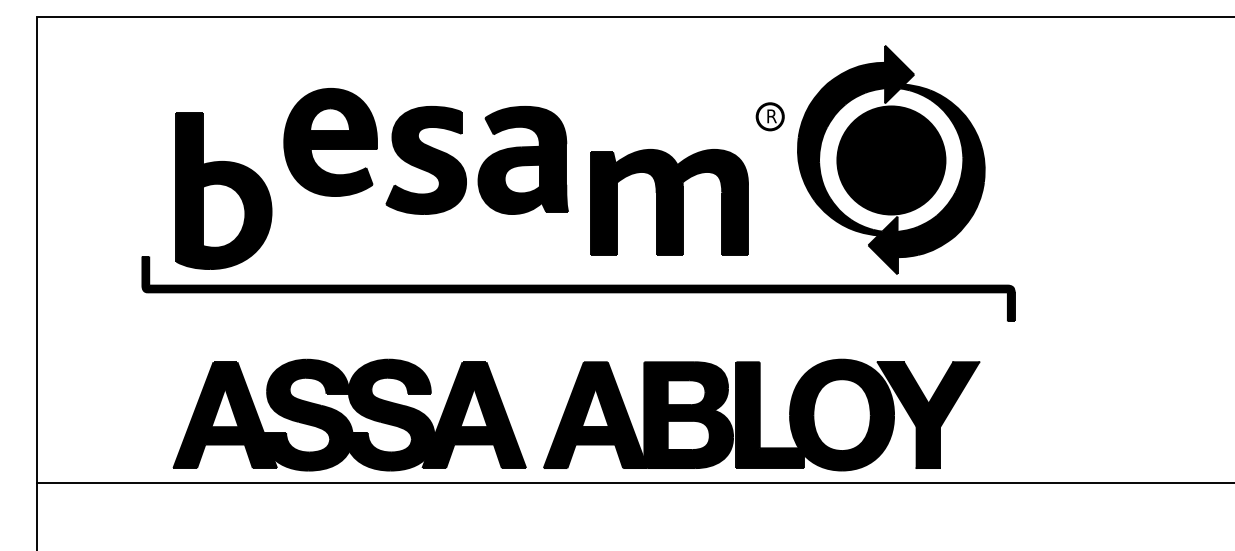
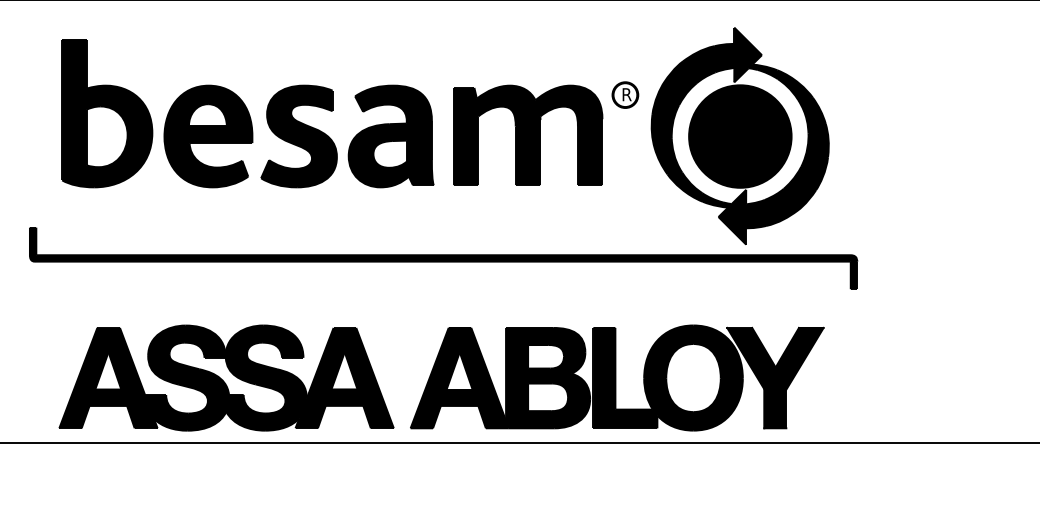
part: (330, 142) -> (208, 136), moved
part: (223, 190) -> (106, 112), moved
part: (669, 202) -> (527, 135), moved

